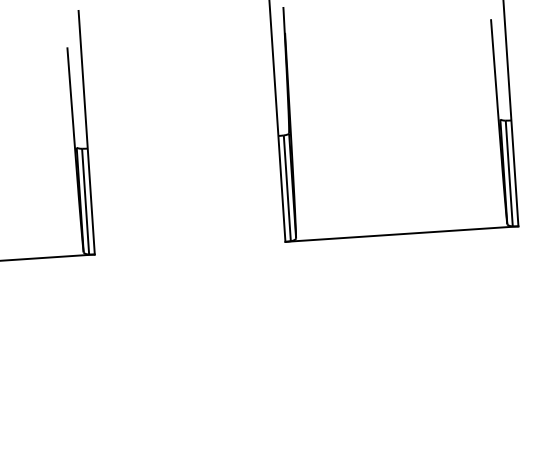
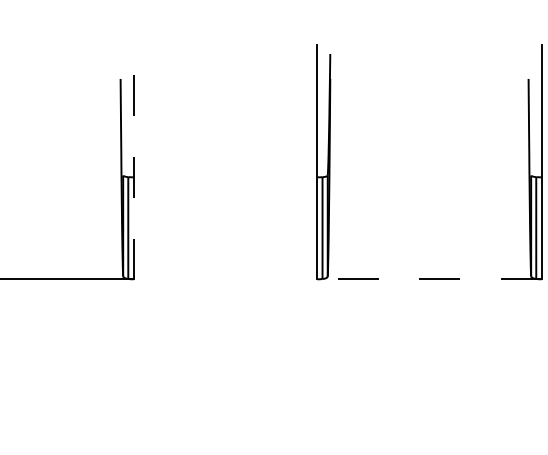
line: (86, 132) -> (133, 161), solid -> dashed
line: (400, 234) -> (428, 279), solid -> dashed

